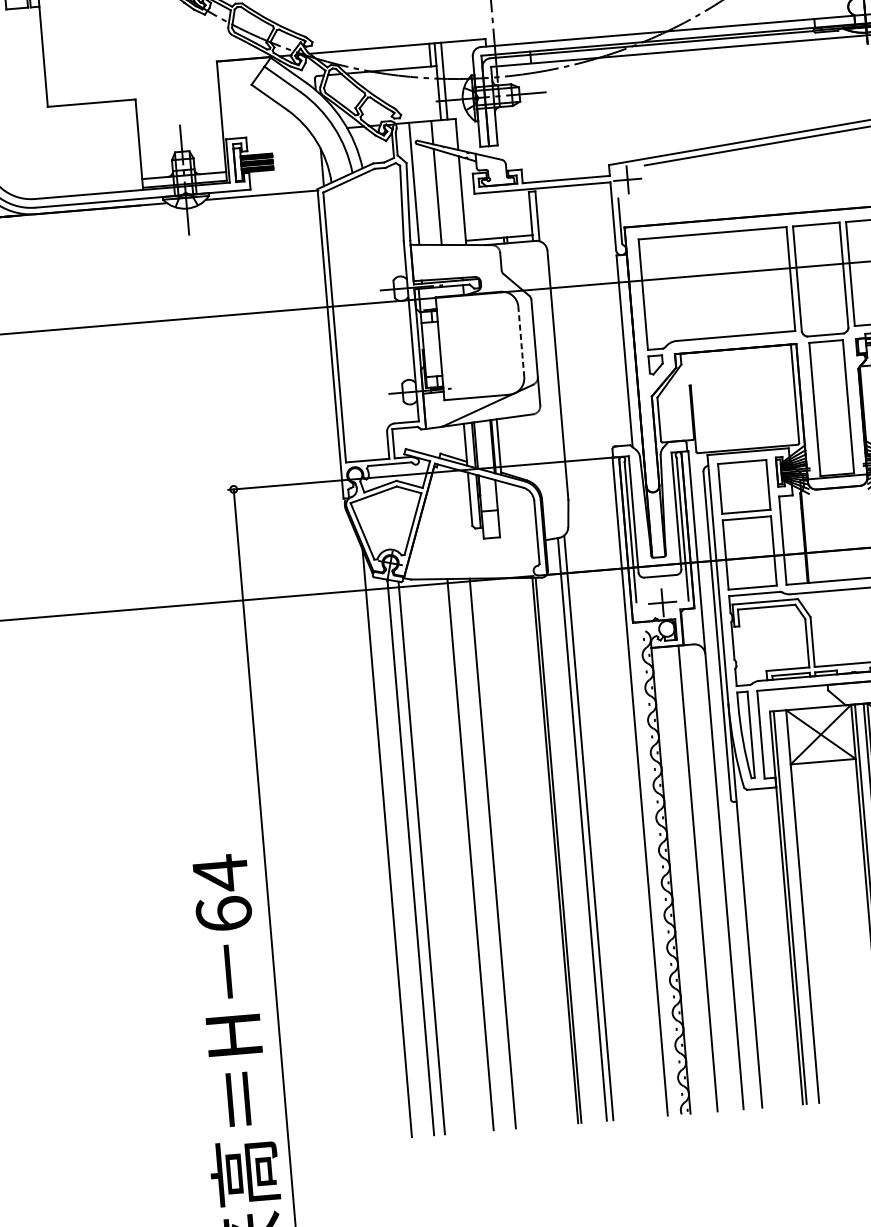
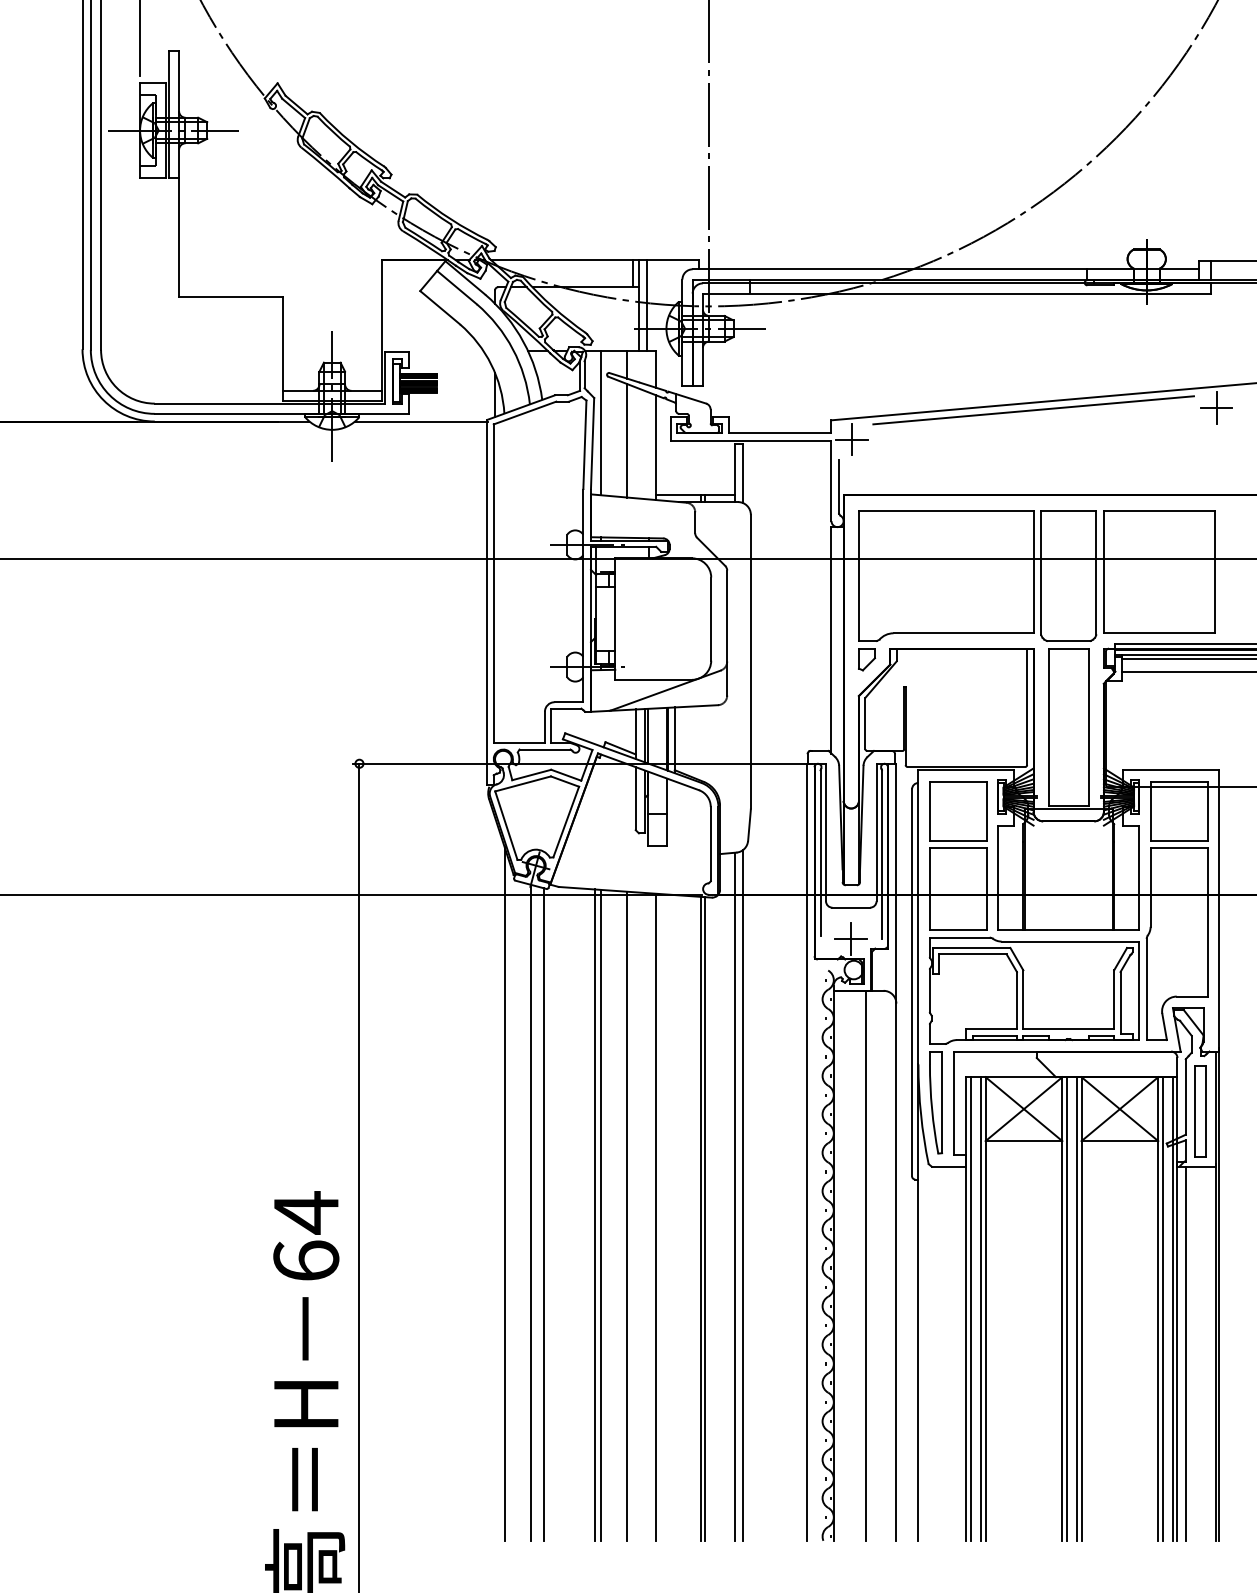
line: (521, 342) -> (711, 619), dashed -> solid
line: (517, 851) -> (656, 1216), added
line: (464, 854) -> (594, 1214), added
line: (799, 906) -> (981, 1308), added

